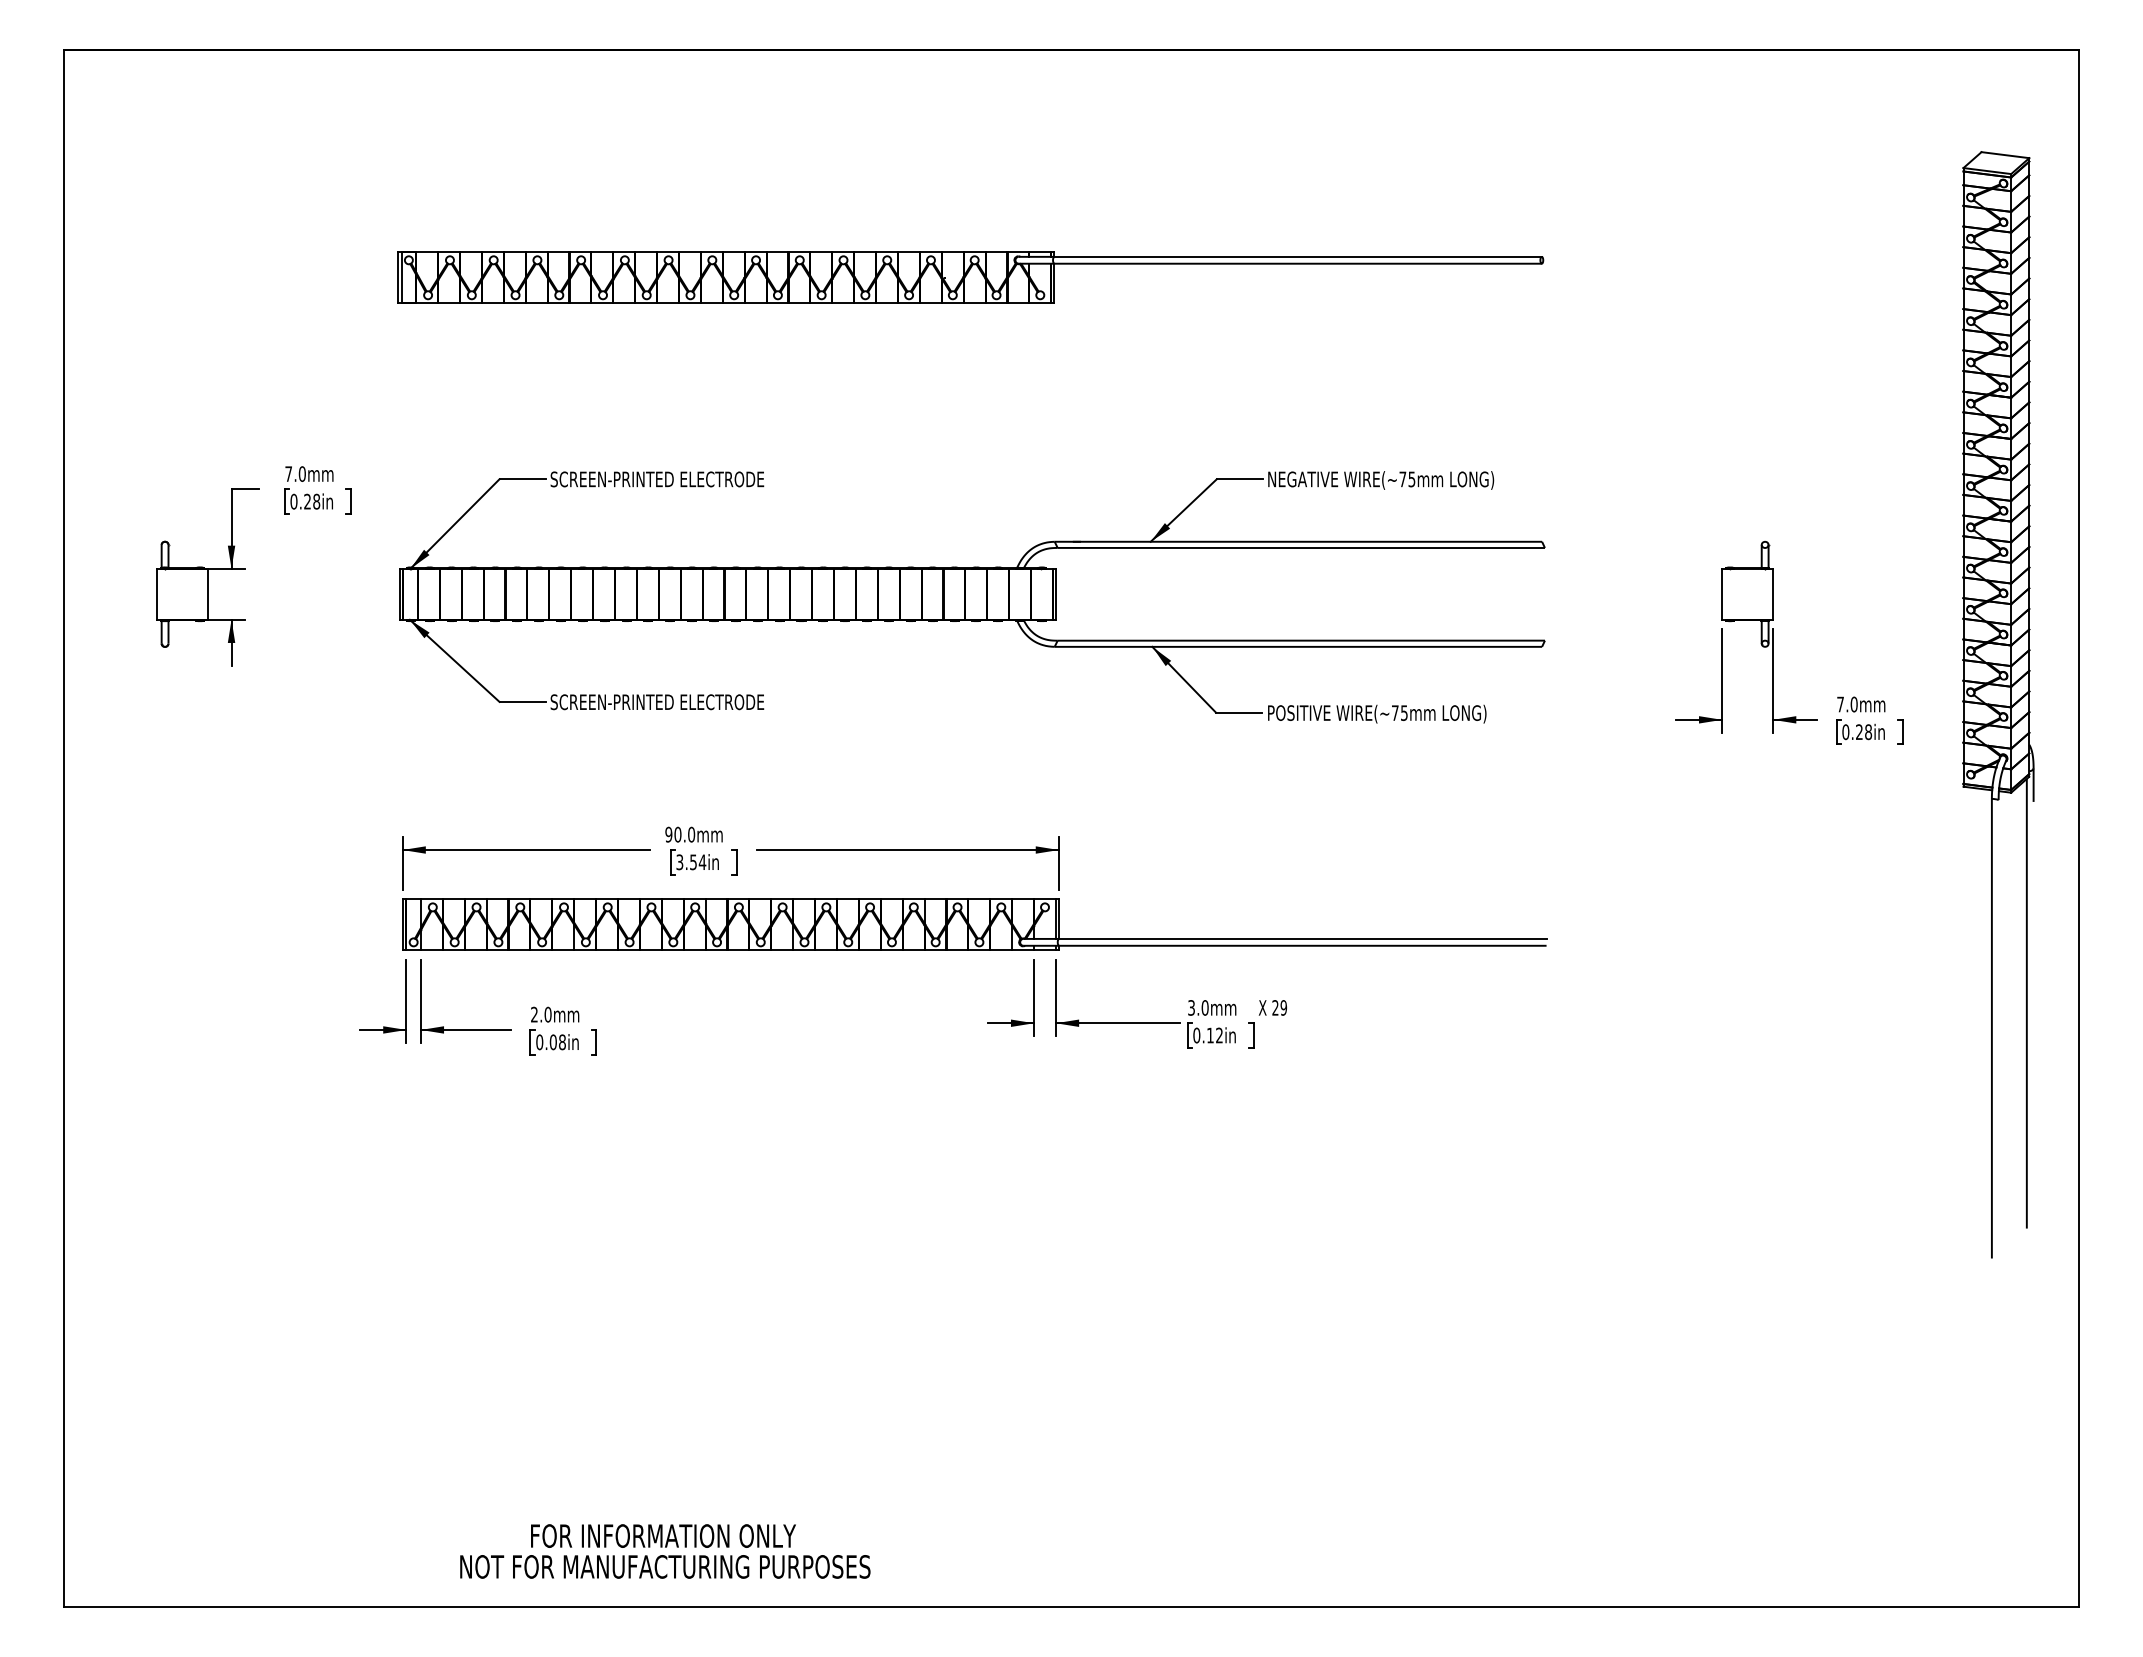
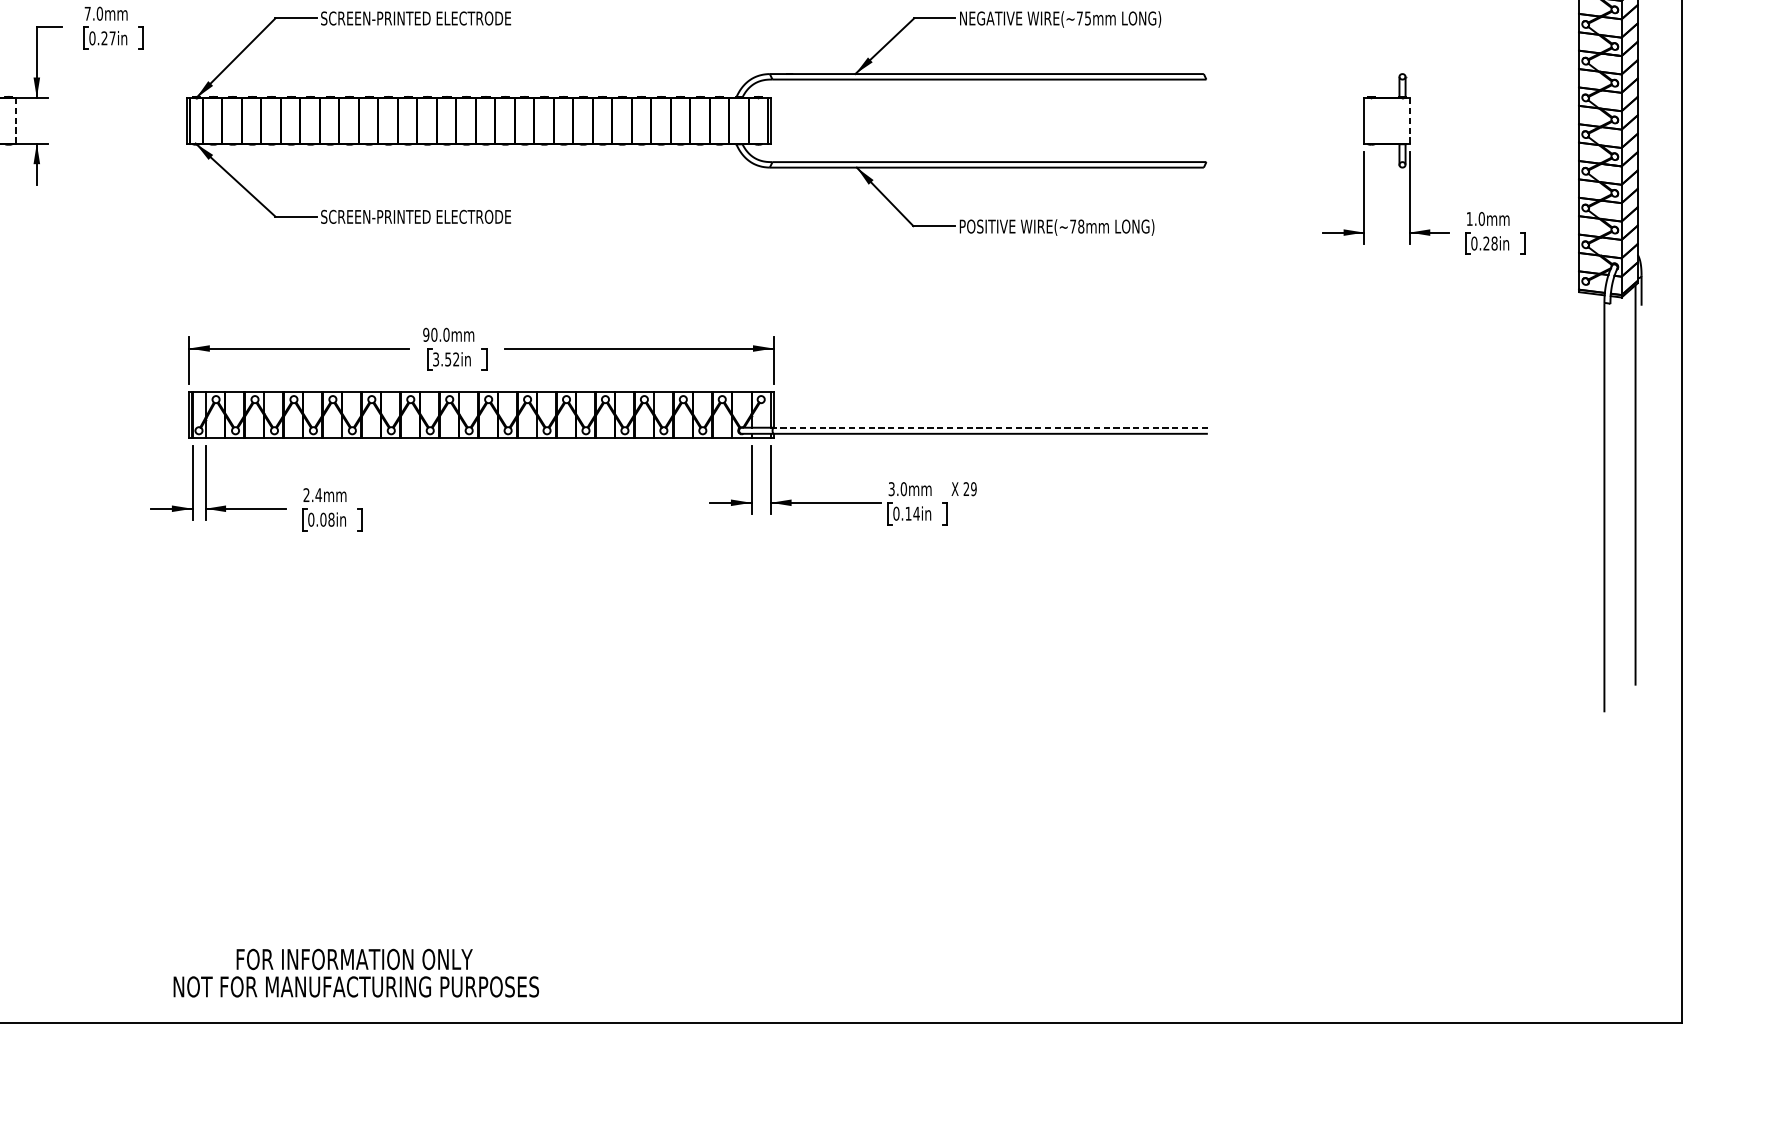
text: (316, 501) -> (112, 38), 0.28in -> 0.27in
line: (208, 594) -> (16, 120), solid -> dashed
line: (1773, 594) -> (1409, 120), solid -> dashed
text: (1840, 704) -> (1469, 218), 7.0mm -> 1.0mm
text: (1403, 712) -> (1080, 226), WIRE(~75mm -> WIRE(~78mm
text: (702, 861) -> (456, 358), 3.54in -> 3.52in
line: (1302, 938) -> (990, 427), solid -> dashed
text: (547, 1014) -> (318, 495), 2.0mm -> 2.4mm
text: (1219, 1035) -> (916, 513), 0.12in -> 0.14in
text: (665, 1551) -> (356, 973), moved

